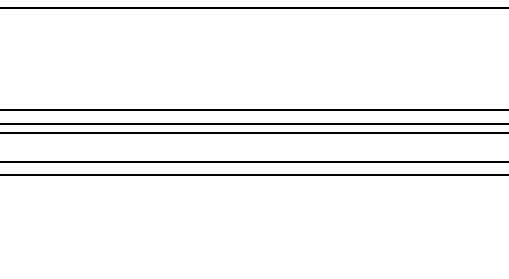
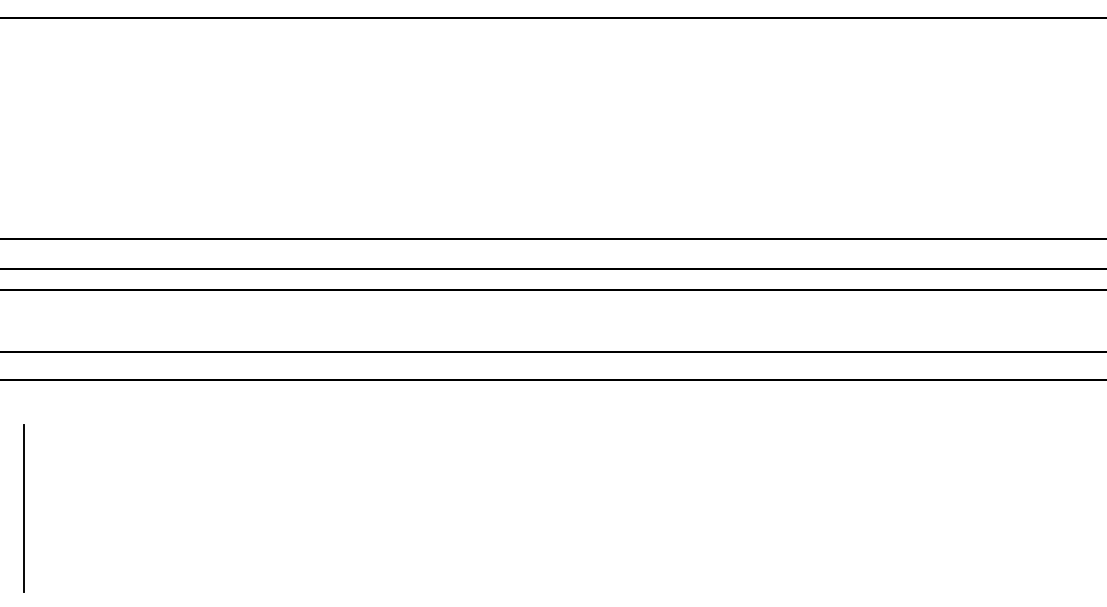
line: (11, 233) -> (25, 507), added

